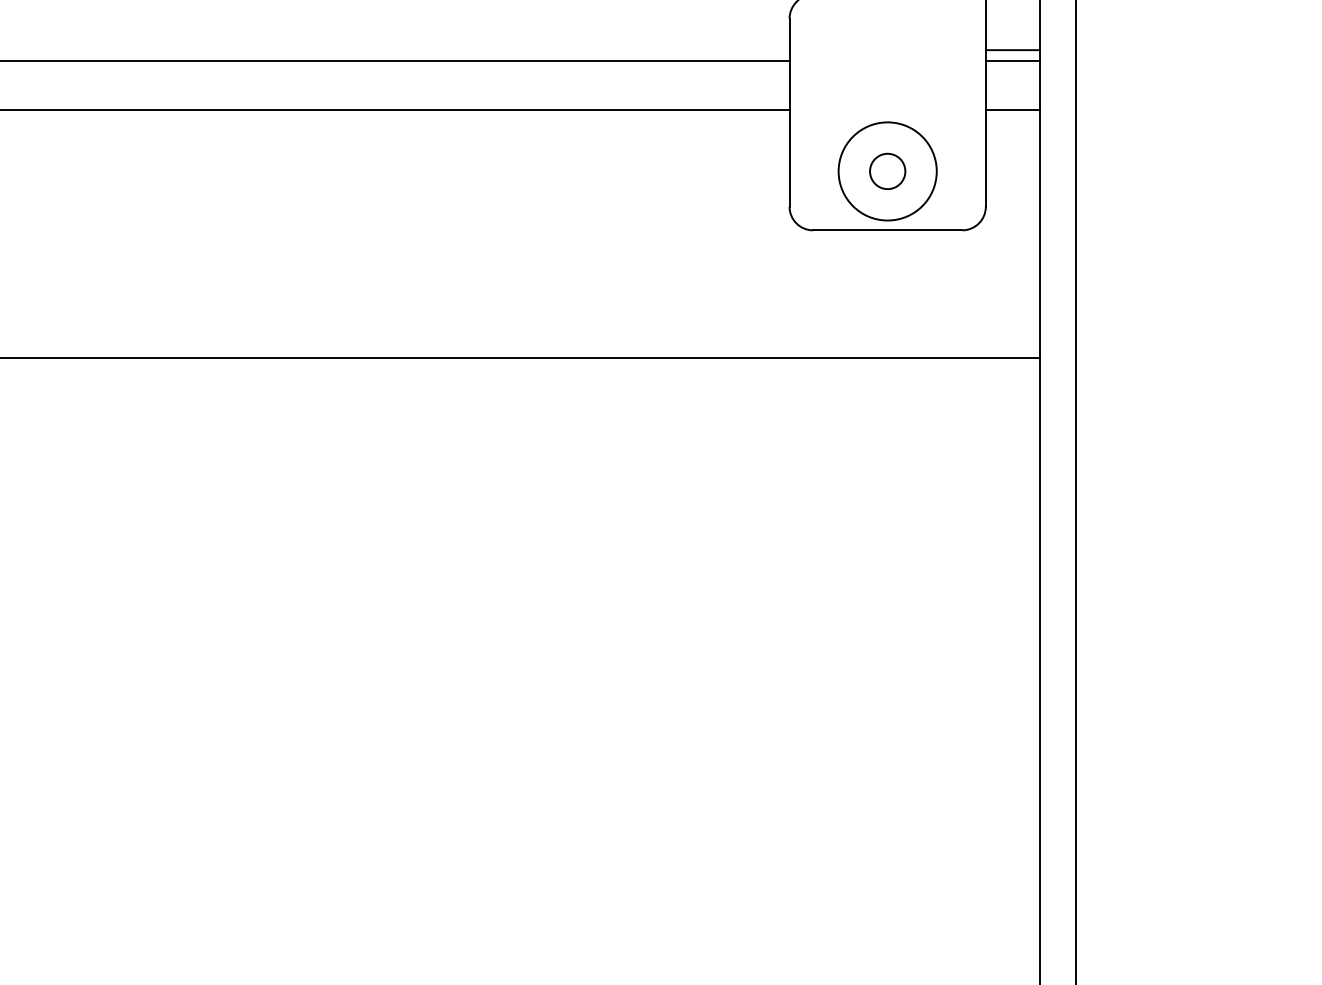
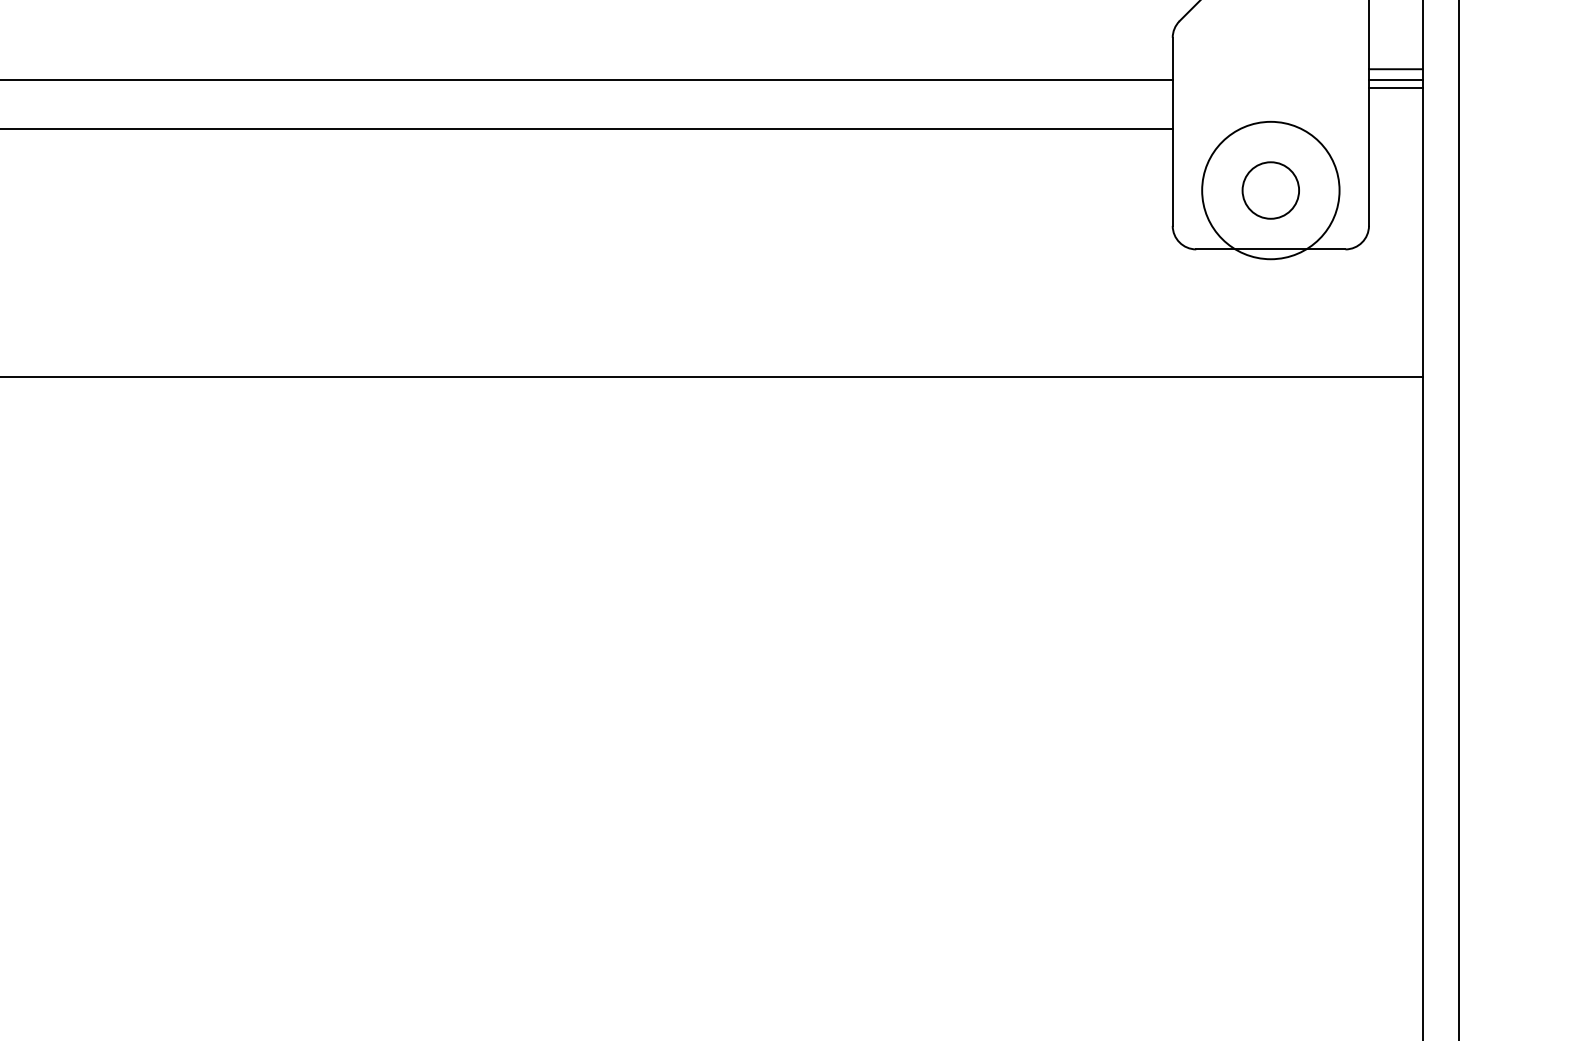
line: (1013, 109) -> (1396, 87), moved
circle: (887, 171) -> (1270, 190), size x1.4
circle: (887, 171) -> (1270, 190), size x1.6

